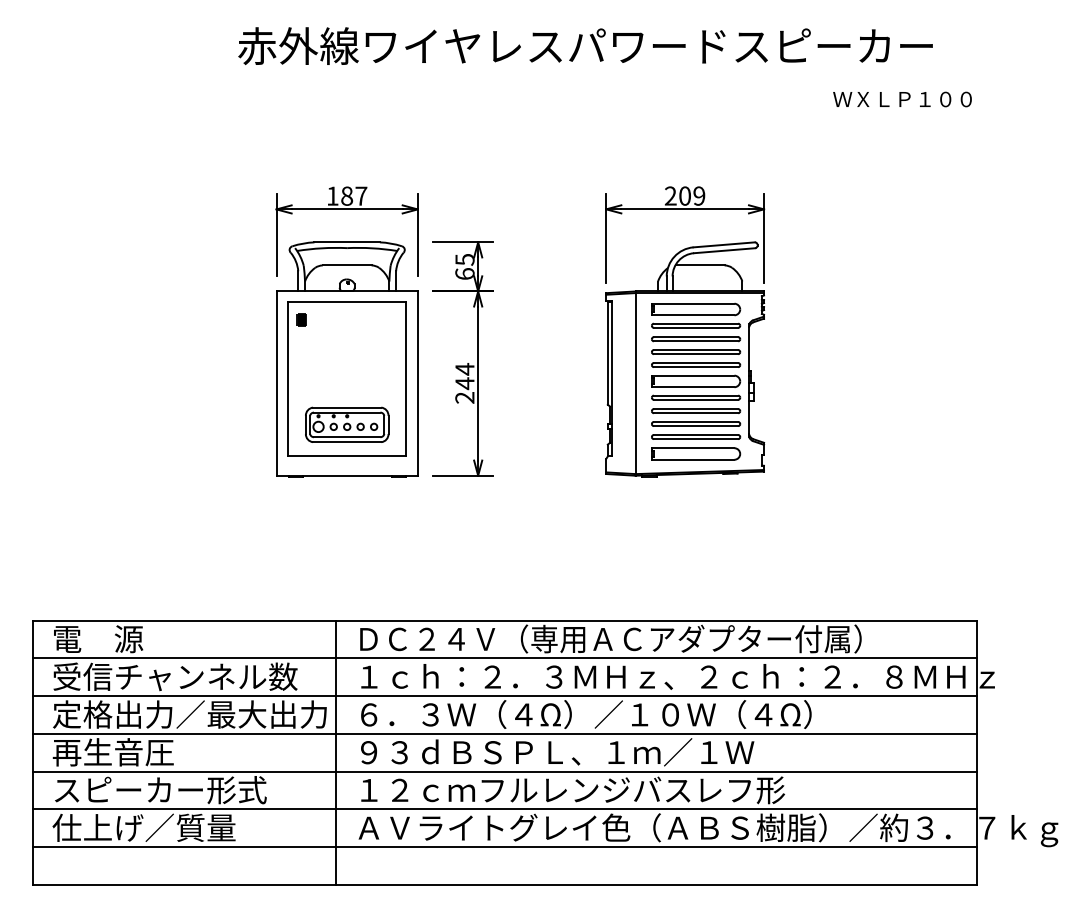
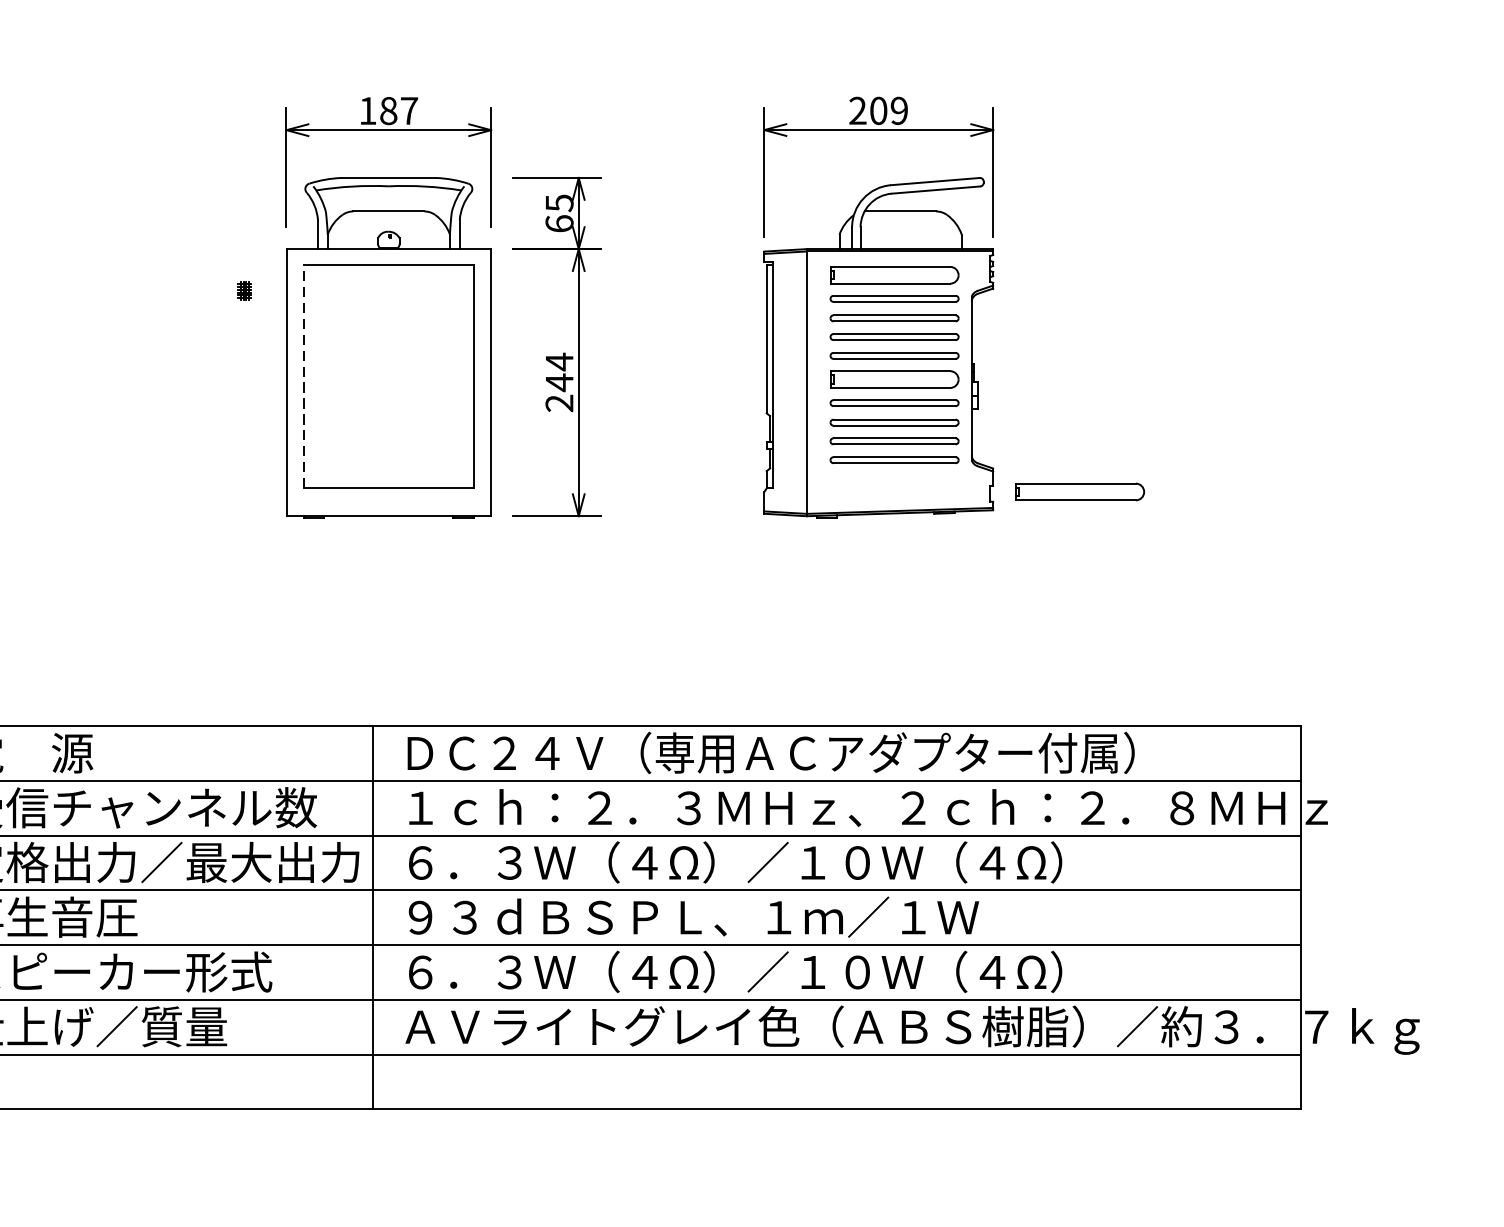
part: (301, 319) -> (244, 289), moved
line: (288, 378) -> (303, 375), solid -> dashed
part: (347, 424) -> (389, 441), removed
part: (696, 453) -> (1080, 491), moved
text: (586, 789) -> (735, 971), １２ｃｍフルレンジバスレフ形 -> ６．３Ｗ（４Ω）／１０Ｗ（４Ω）

